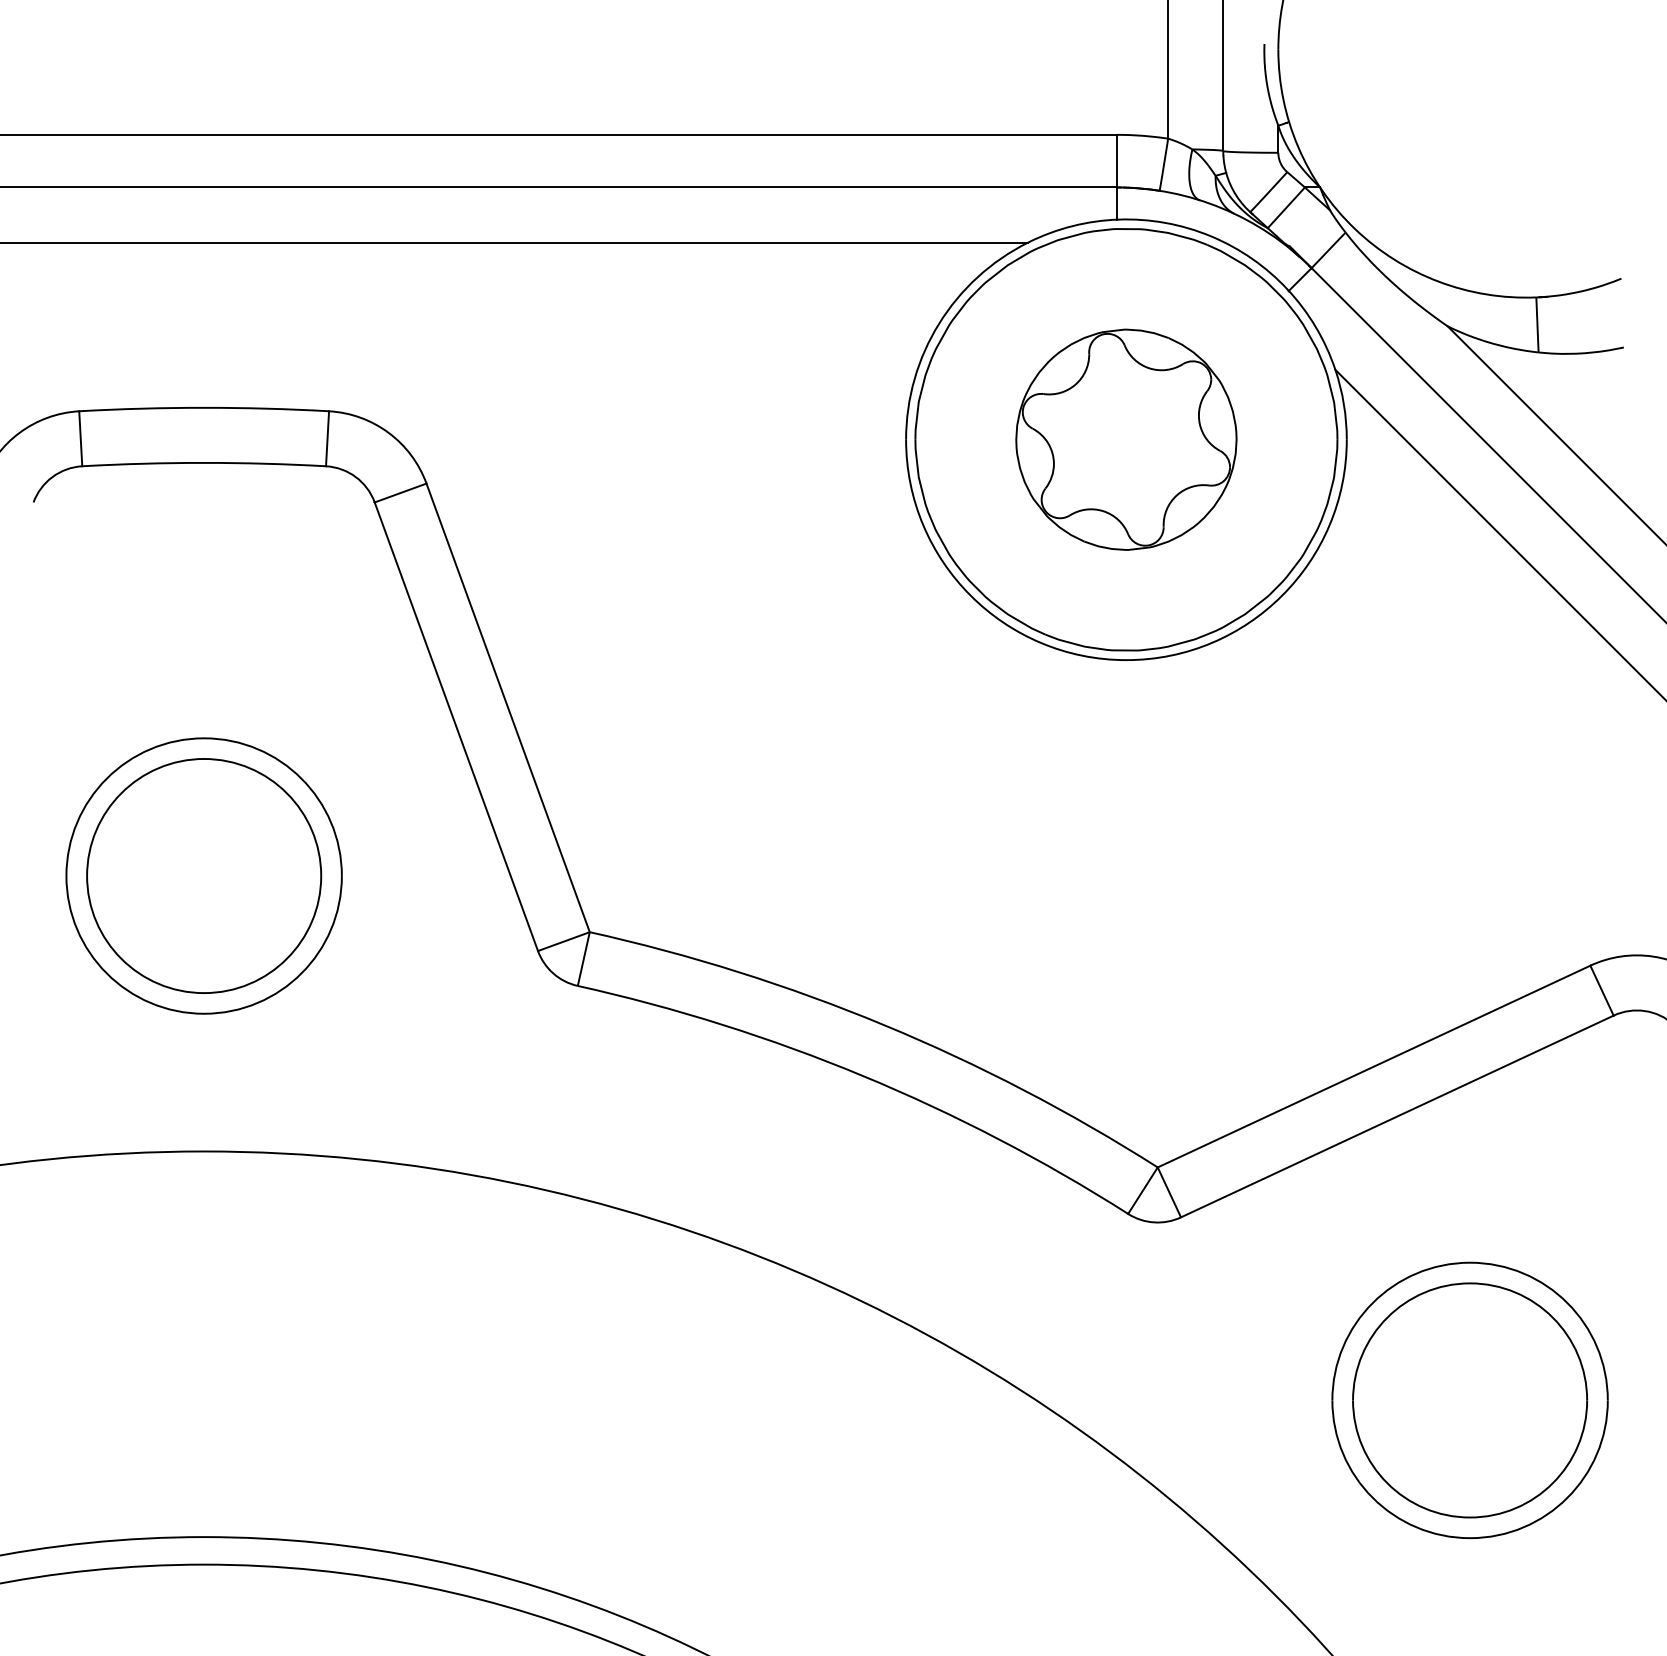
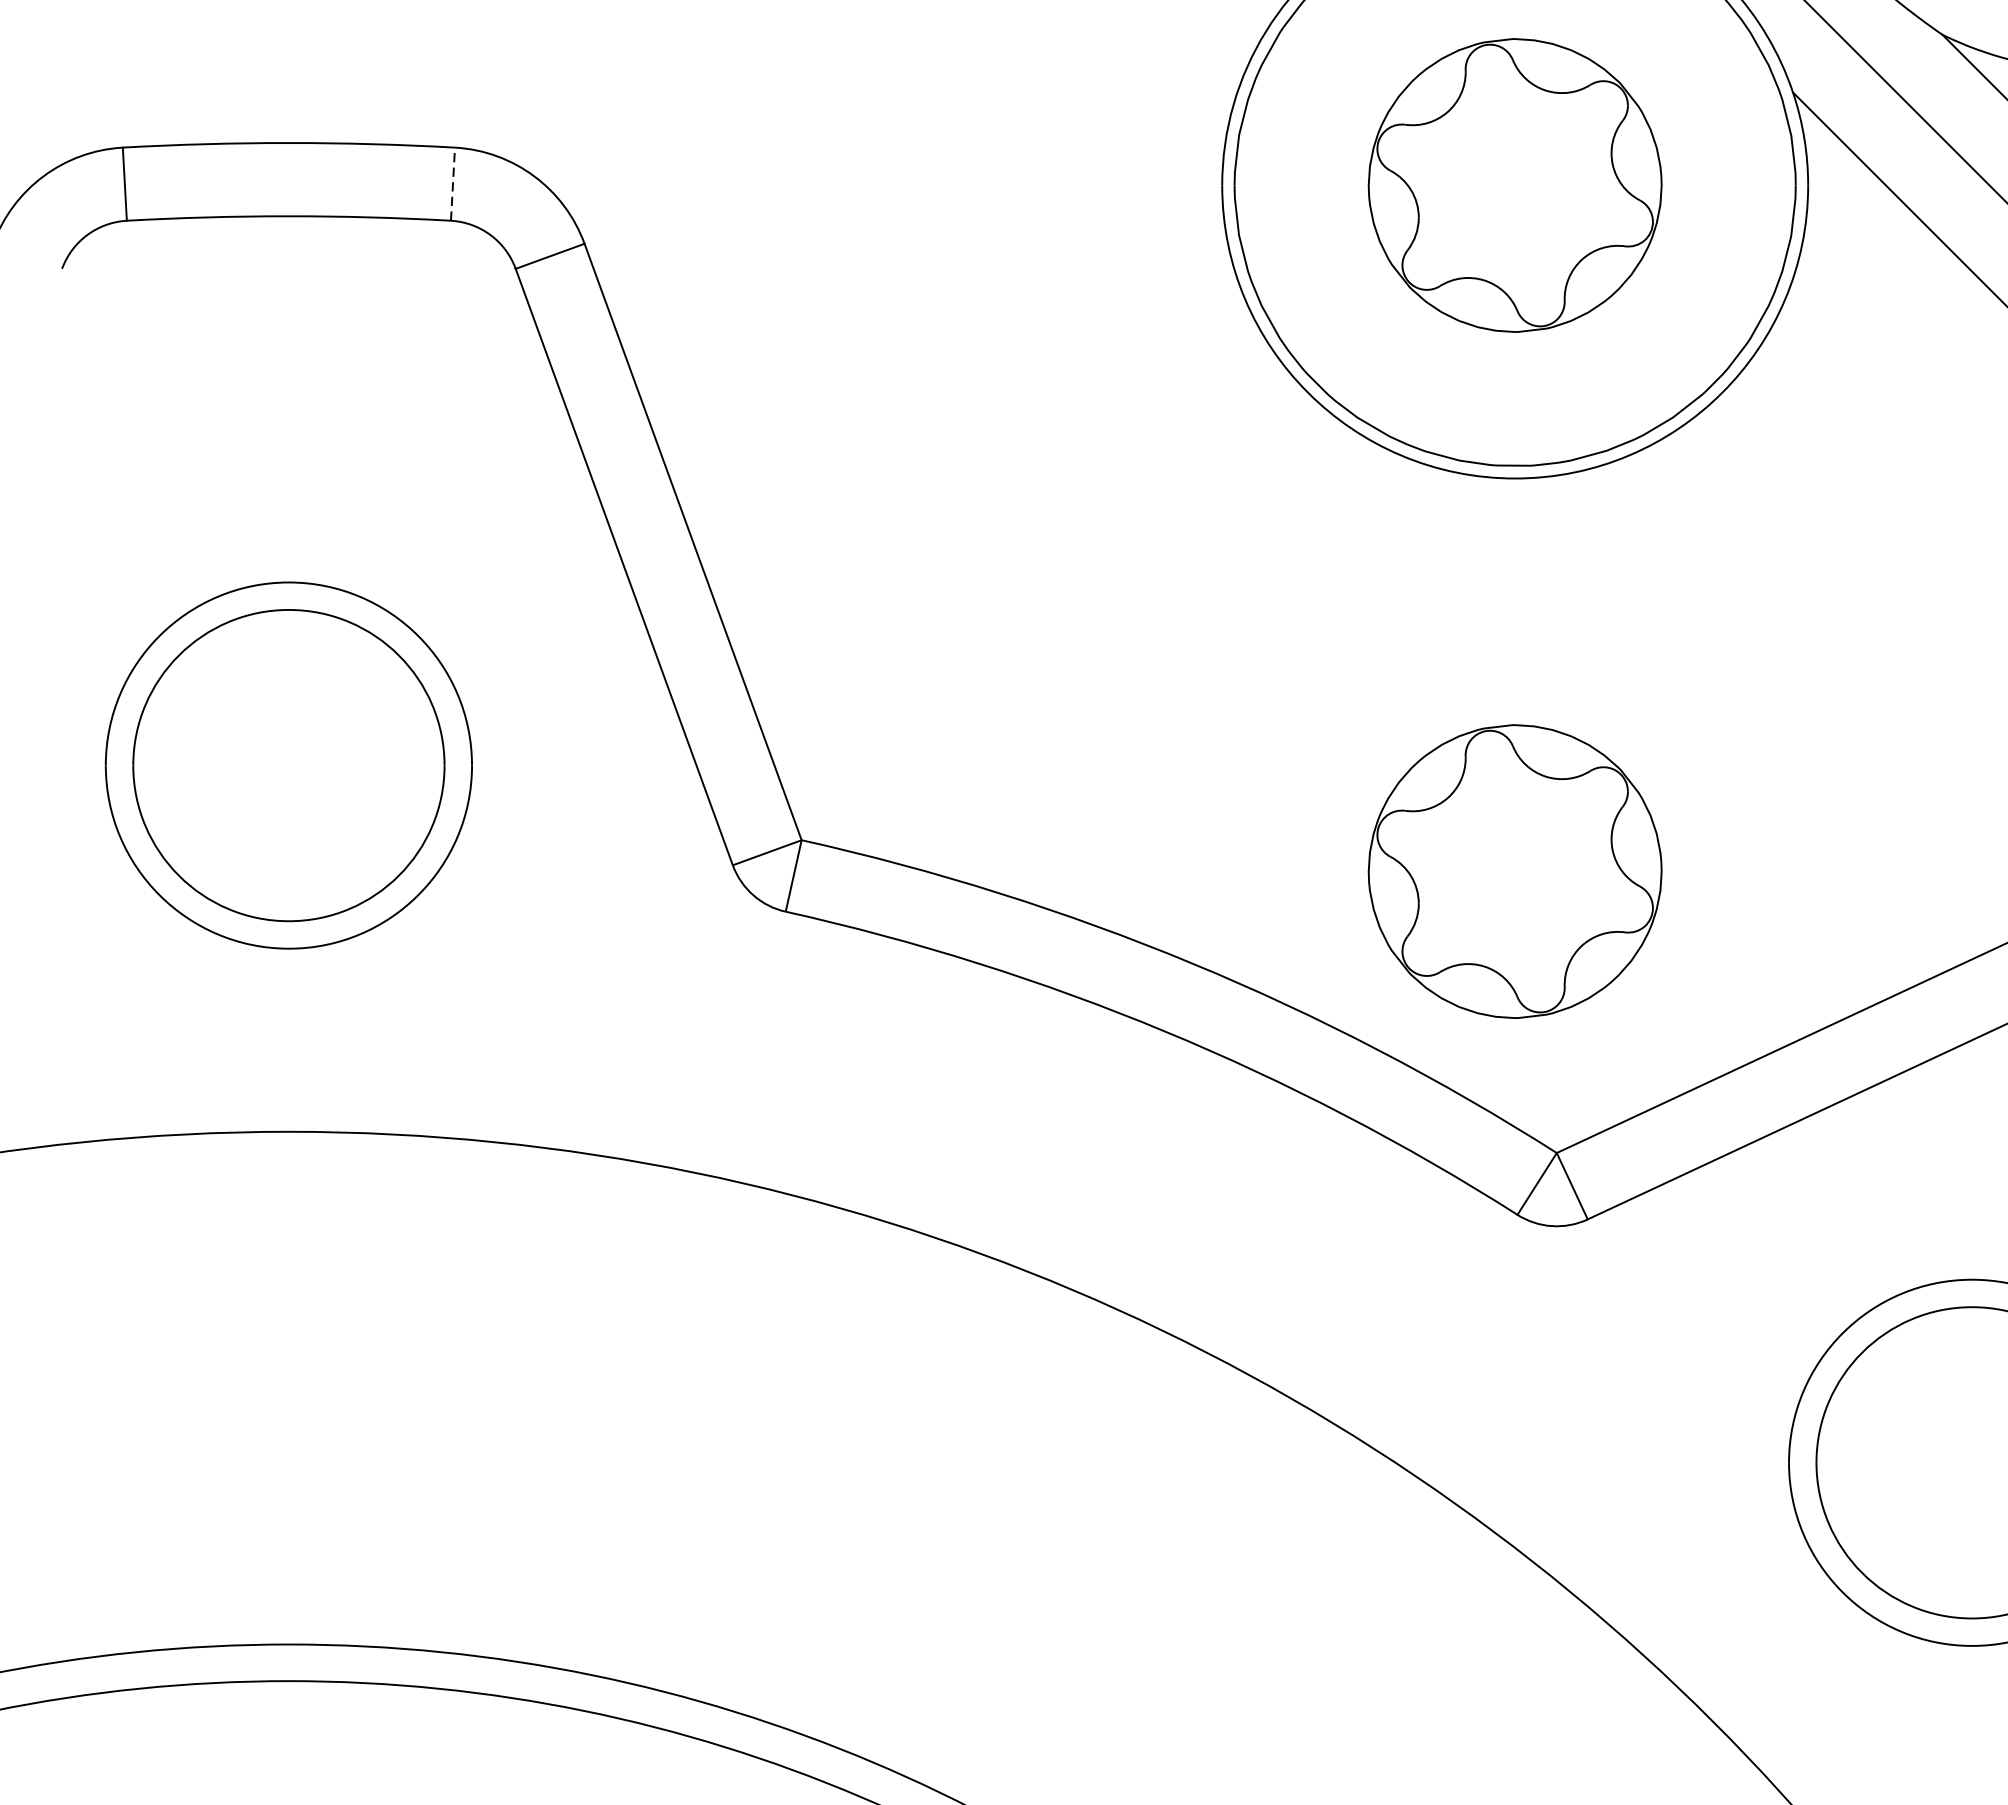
line: (327, 438) -> (452, 183), solid -> dashed
part: (1126, 955) -> (1515, 871), added

